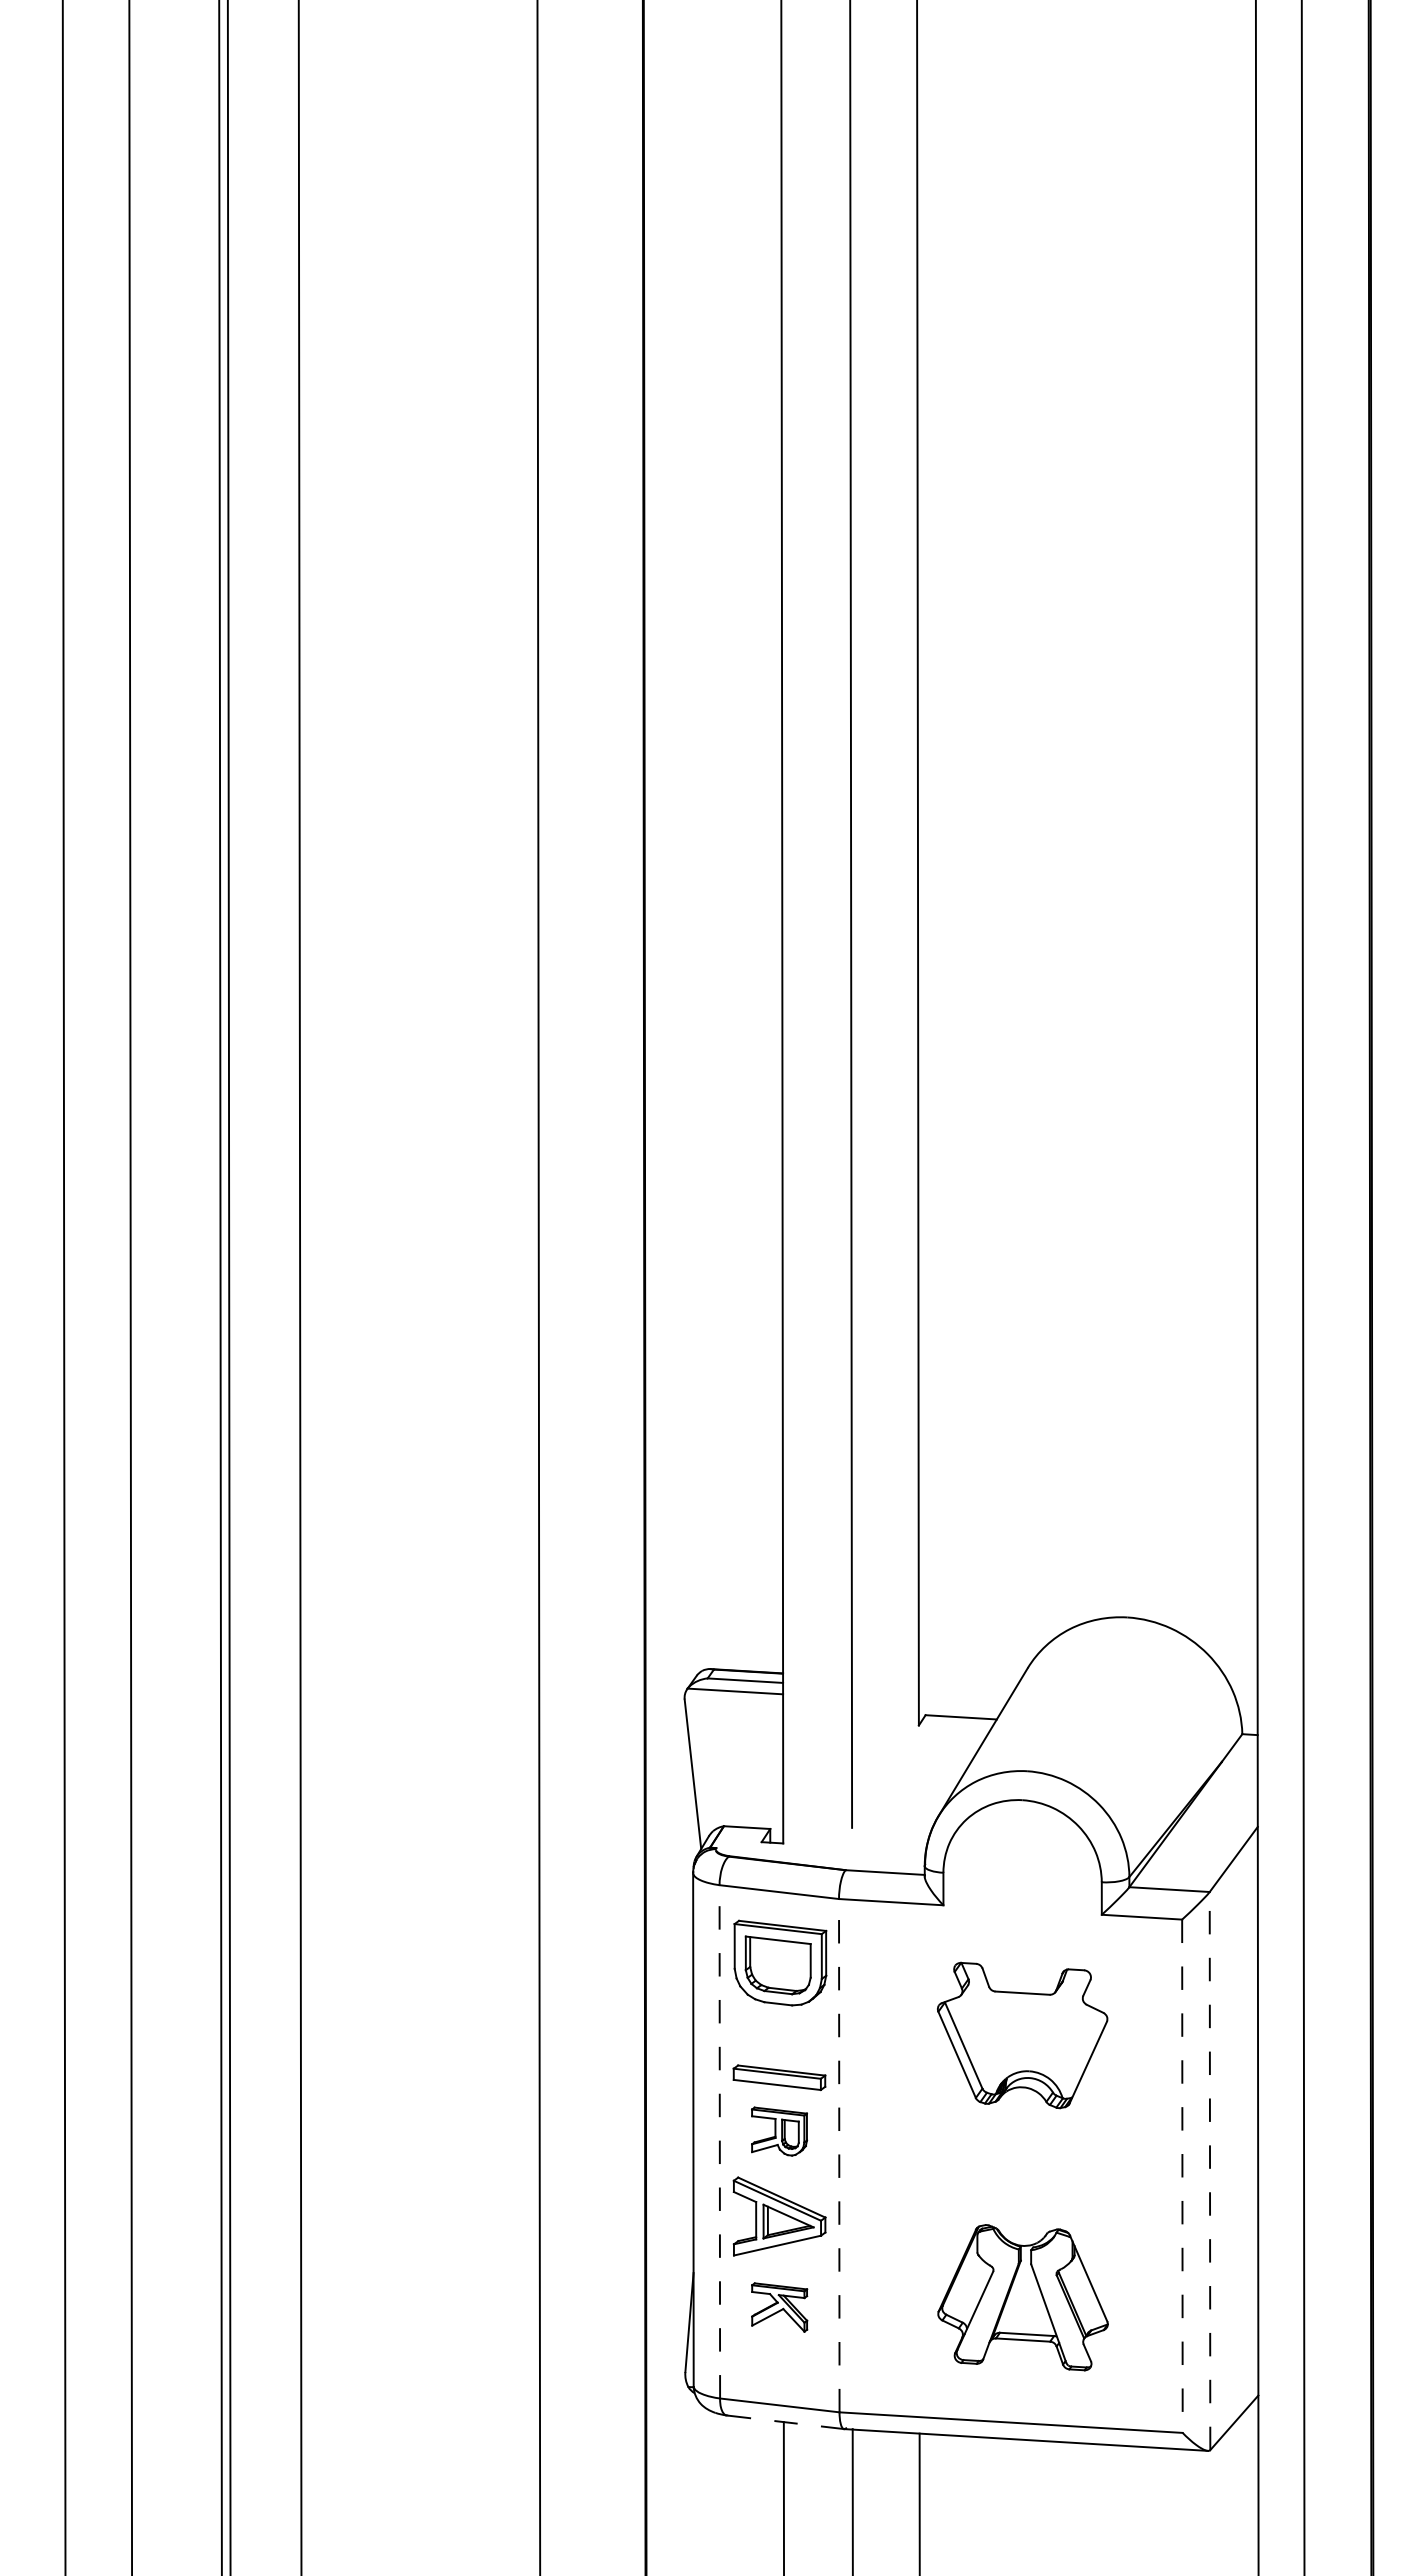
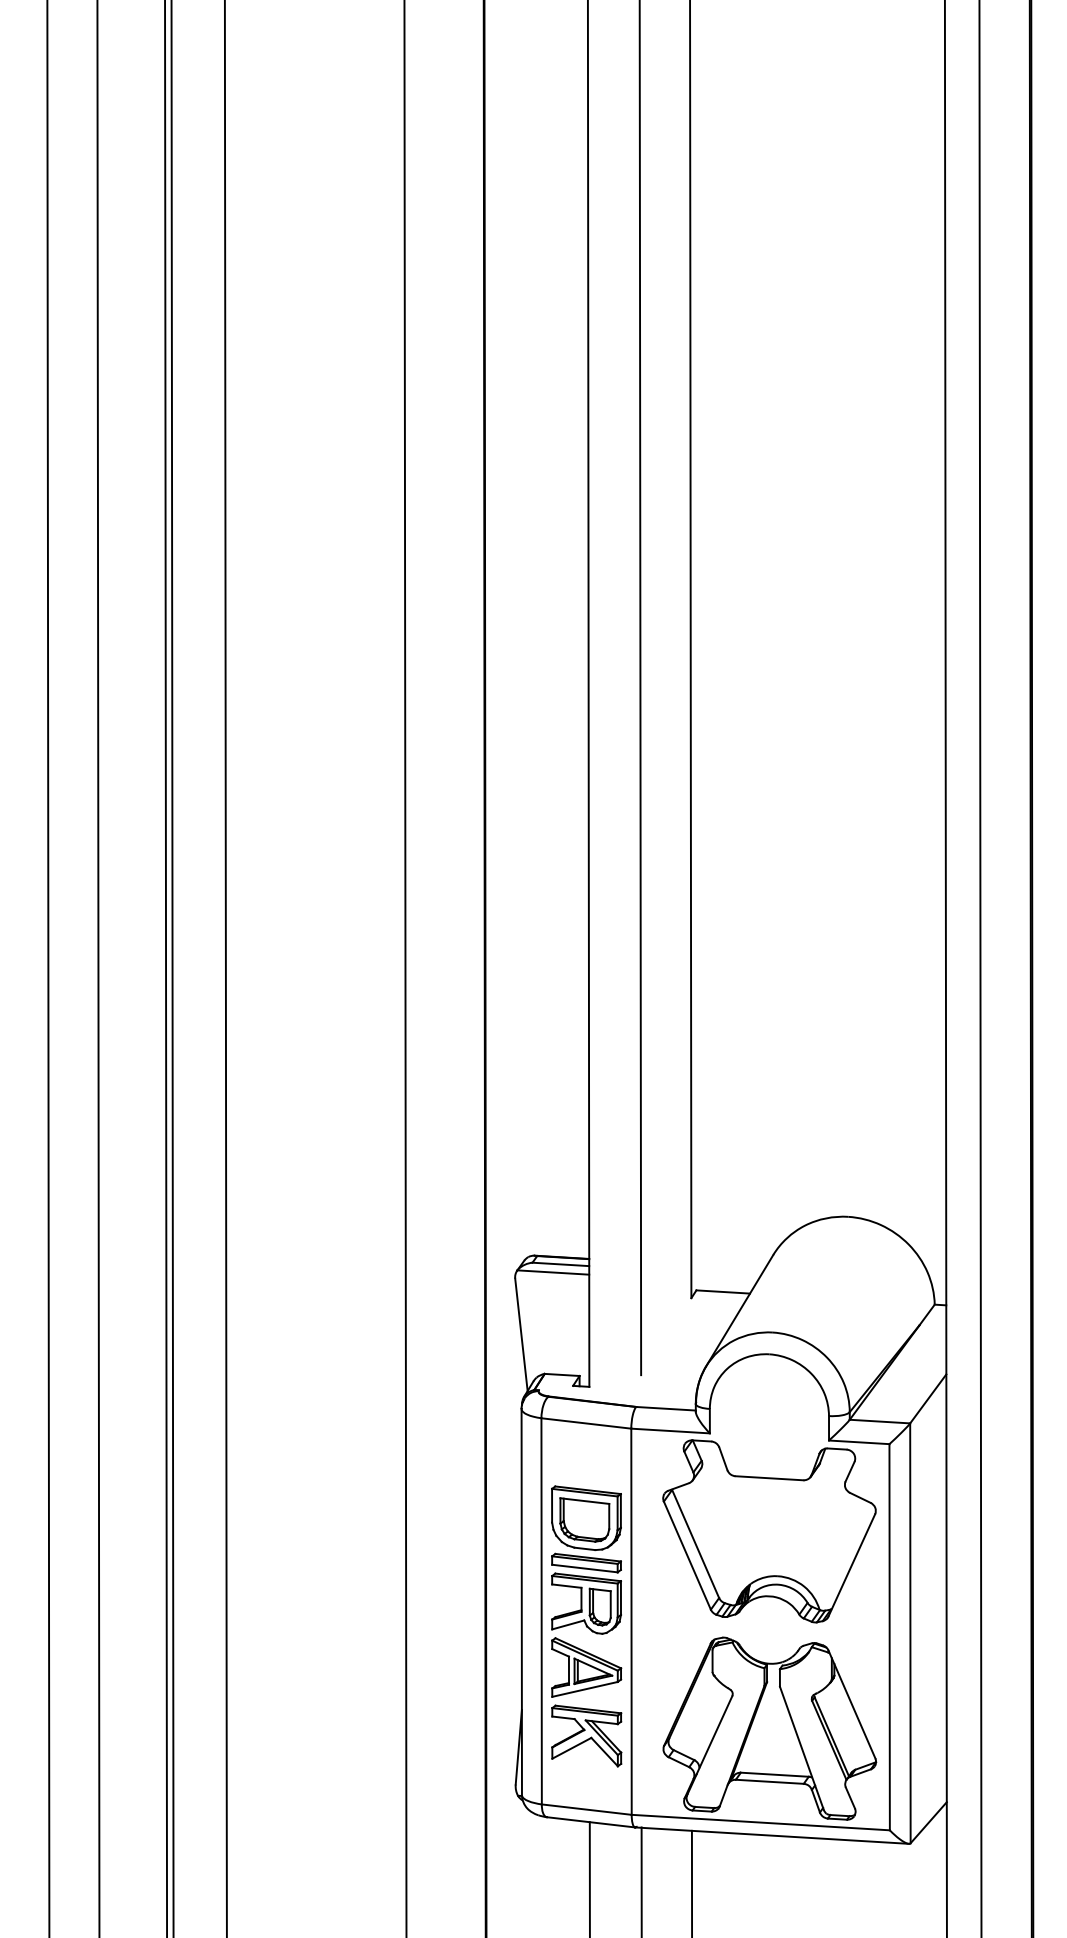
part: (780, 1962) -> (586, 1517), moved
part: (1022, 2035) -> (769, 1531), size x1.67
part: (779, 2131) -> (586, 1603), size x1.67
line: (719, 2141) -> (541, 1611), dashed -> solid
line: (839, 2155) -> (631, 1621), dashed -> solid
line: (1210, 2170) -> (910, 1632), dashed -> solid
line: (1182, 2176) -> (889, 1637), dashed -> solid
part: (1022, 2297) -> (769, 1728), size x1.67
part: (779, 2307) -> (586, 1735), size x1.67
line: (784, 2422) -> (590, 1822), dashed -> solid

